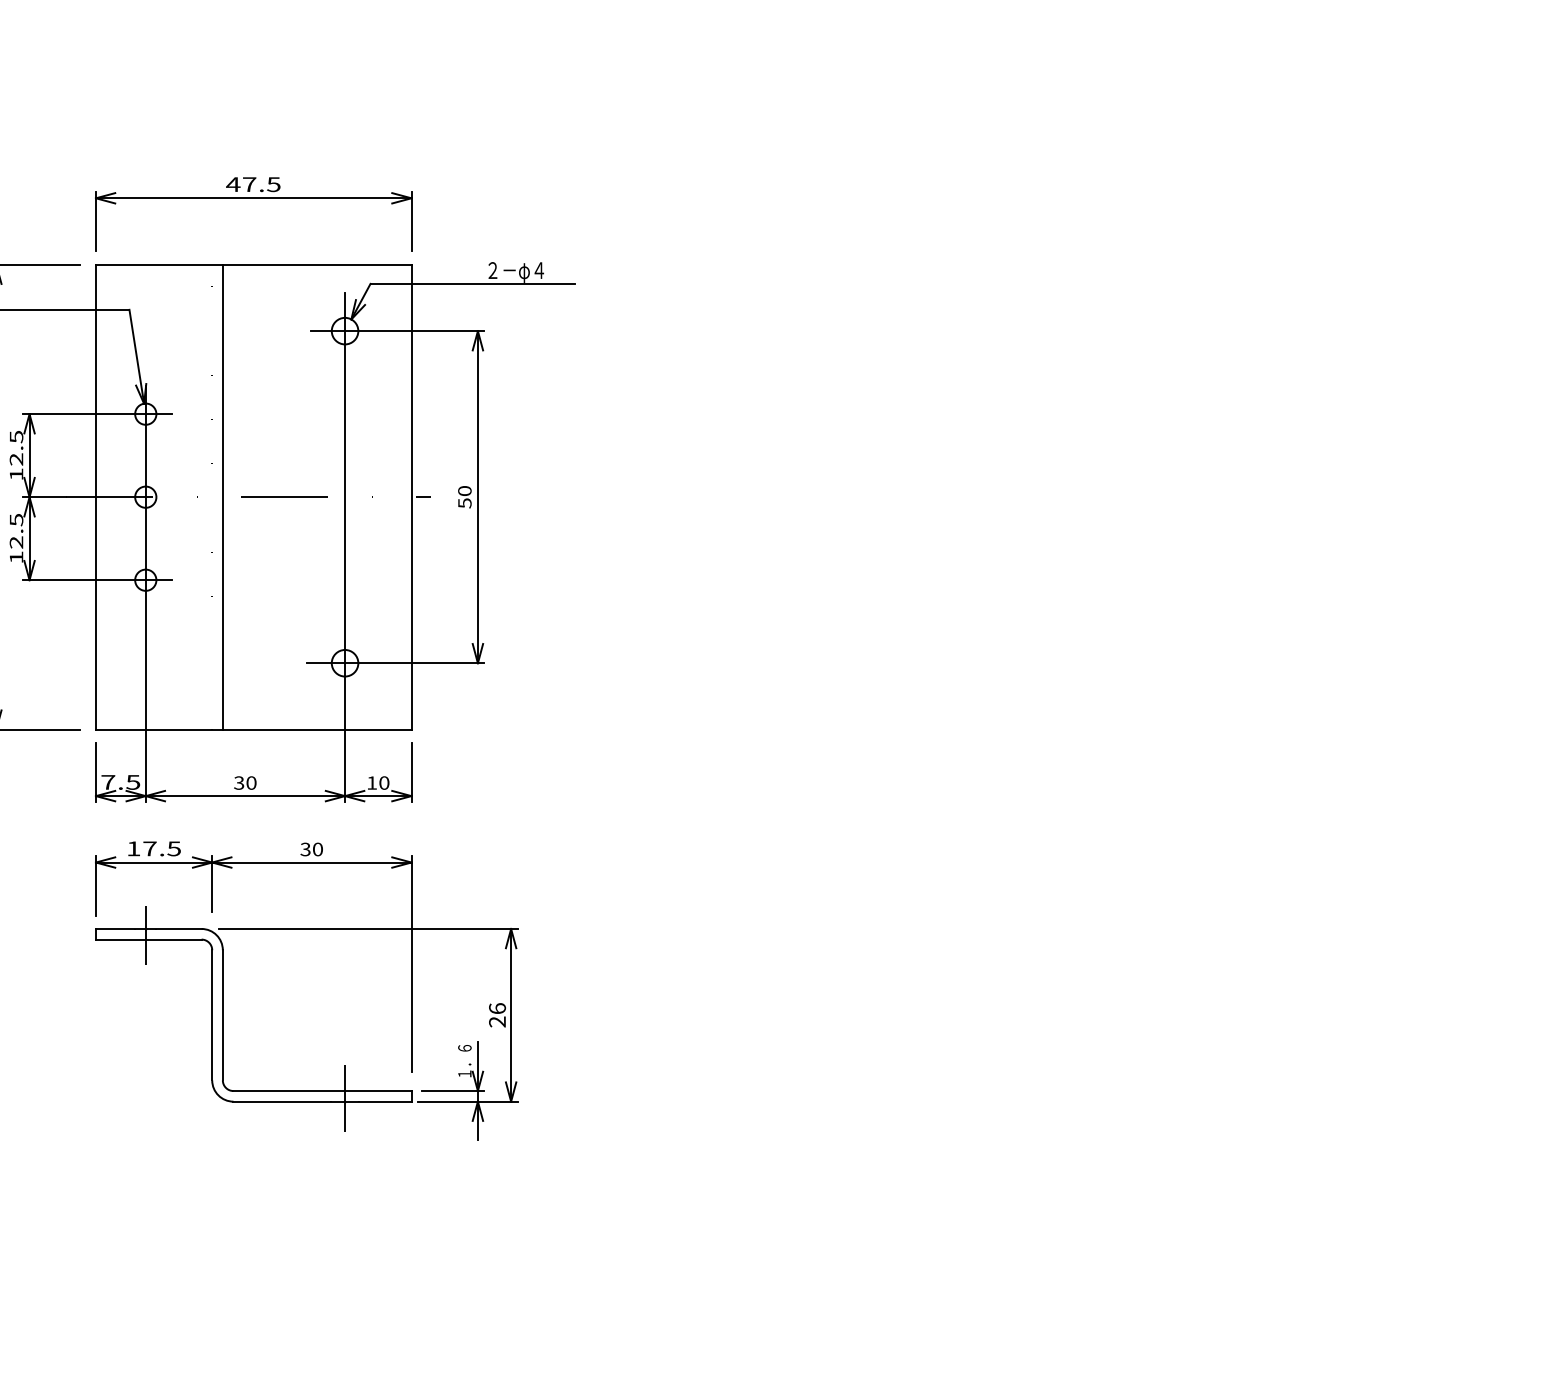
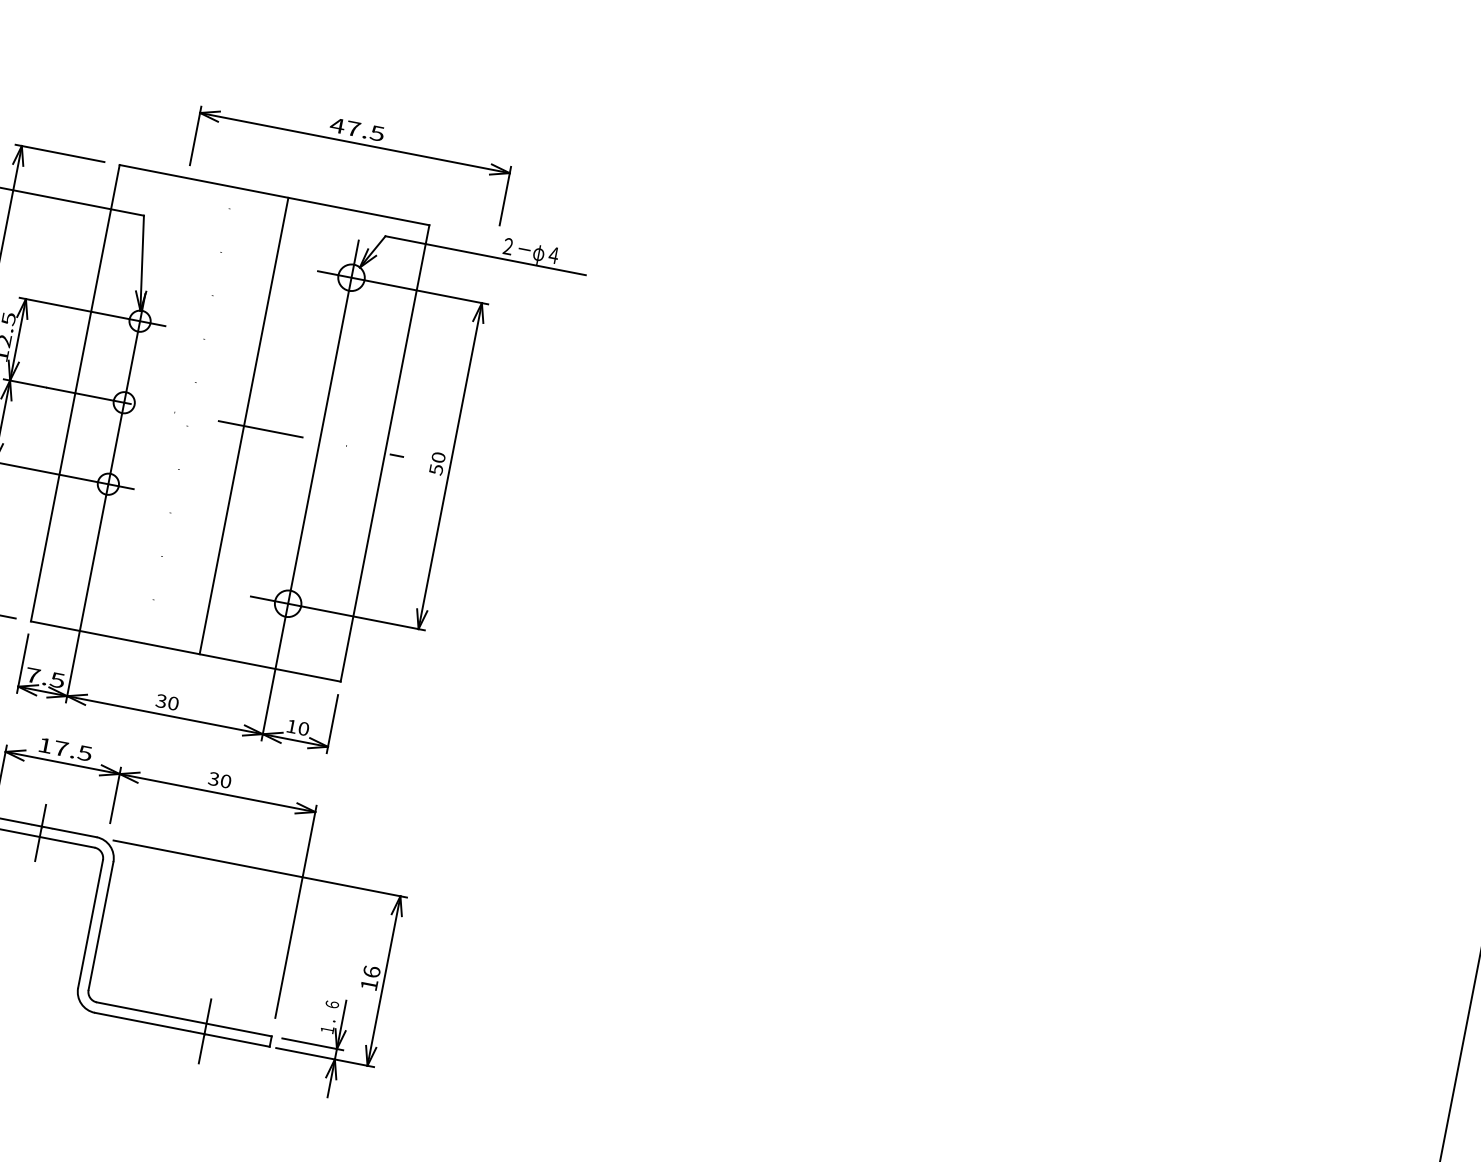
part: (253, 198) -> (354, 143), moved
line: (222, 496) -> (243, 425), moved
text: (497, 1021) -> (369, 984), 26 -> 16

